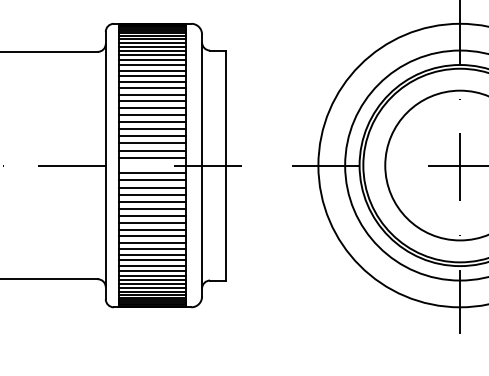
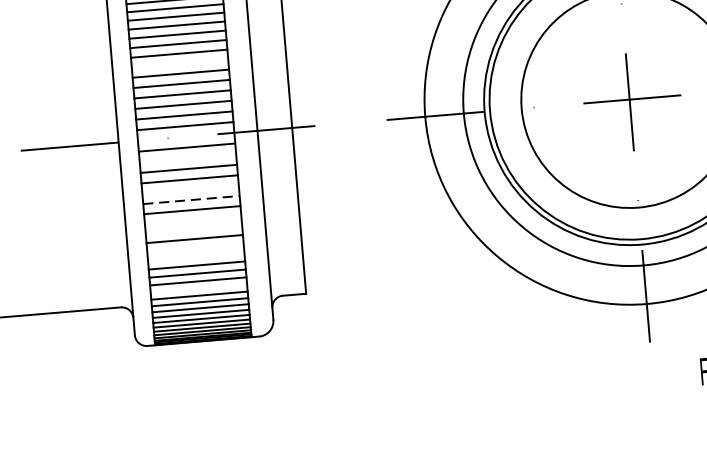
line: (152, 114) -> (179, 63), removed
line: (152, 180) -> (187, 158), removed
line: (152, 202) -> (190, 190), removed
line: (153, 209) -> (192, 200), solid -> dashed
line: (152, 223) -> (193, 220), removed
line: (152, 229) -> (193, 229), removed
line: (152, 242) -> (195, 247), removed
line: (152, 248) -> (196, 256), removed
line: (152, 270) -> (198, 288), removed

